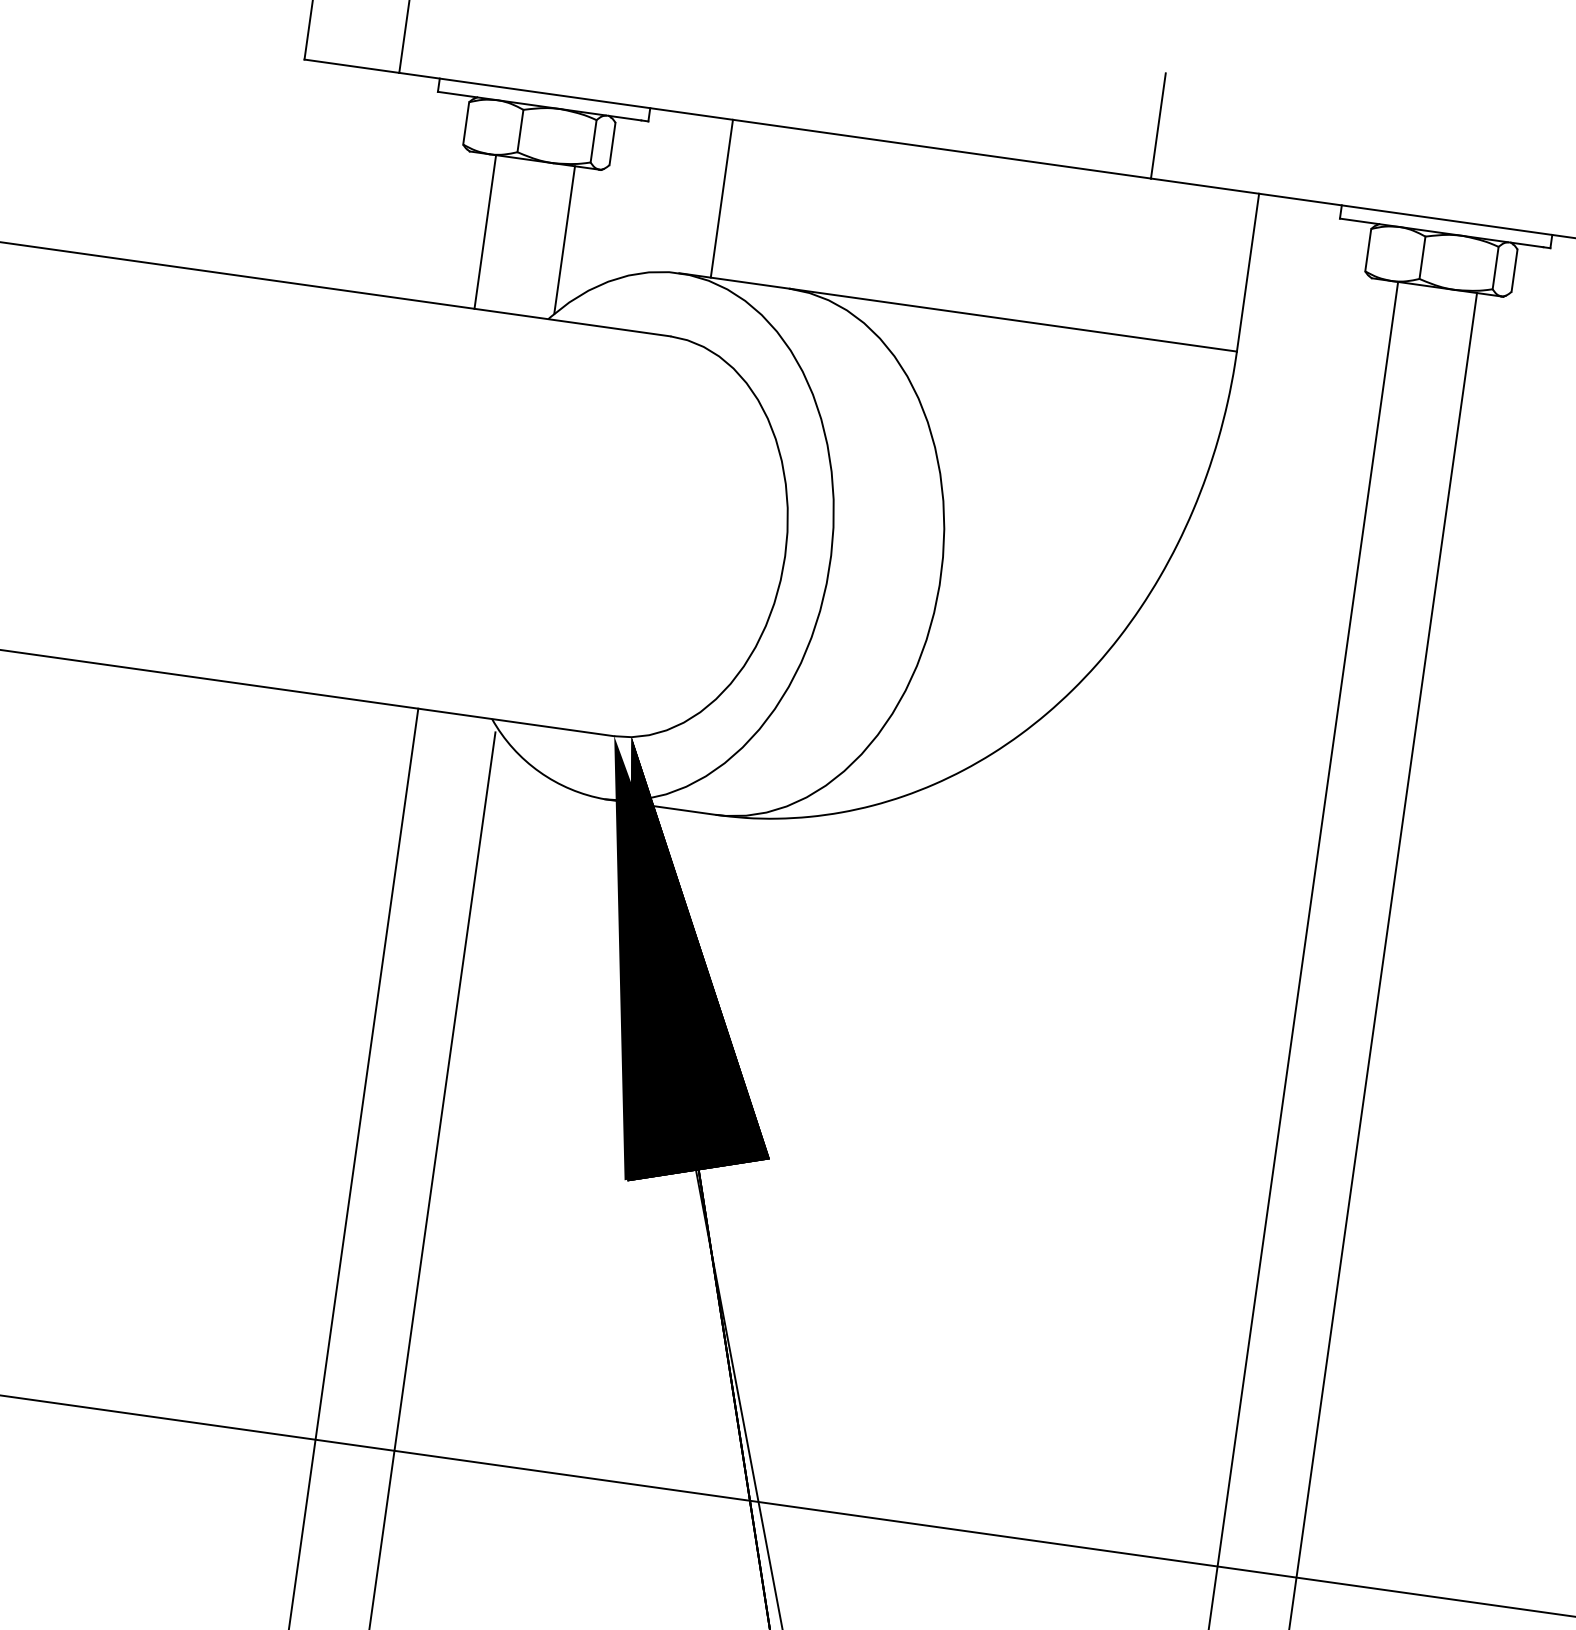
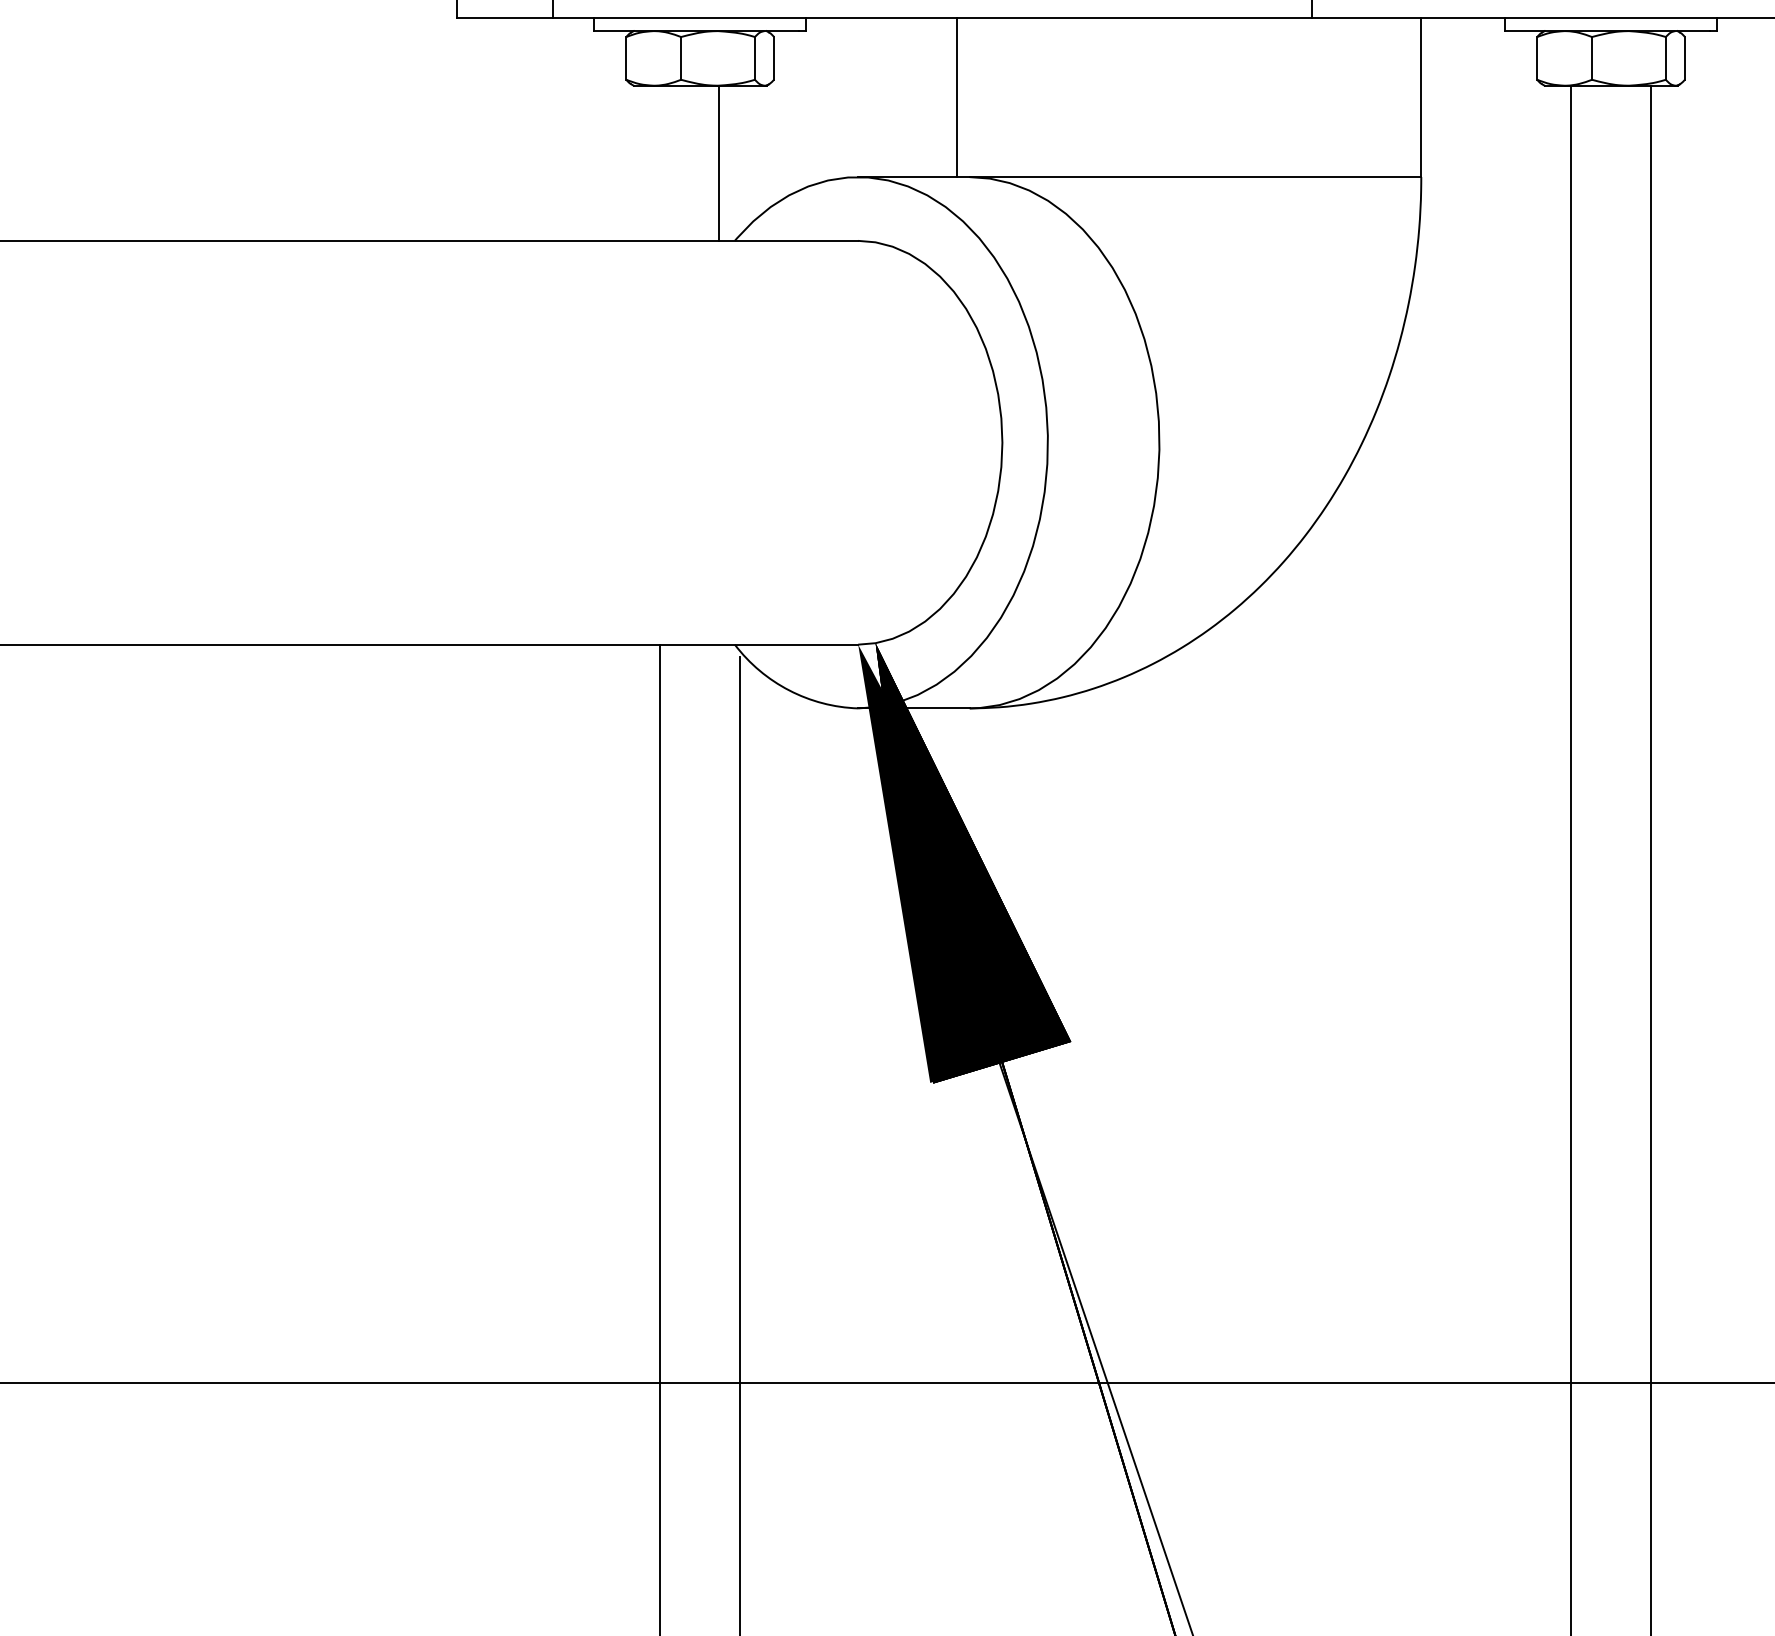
line: (722, 198) -> (957, 97), moved
line: (485, 231) -> (719, 162), moved
line: (565, 239) -> (740, 159), removed

